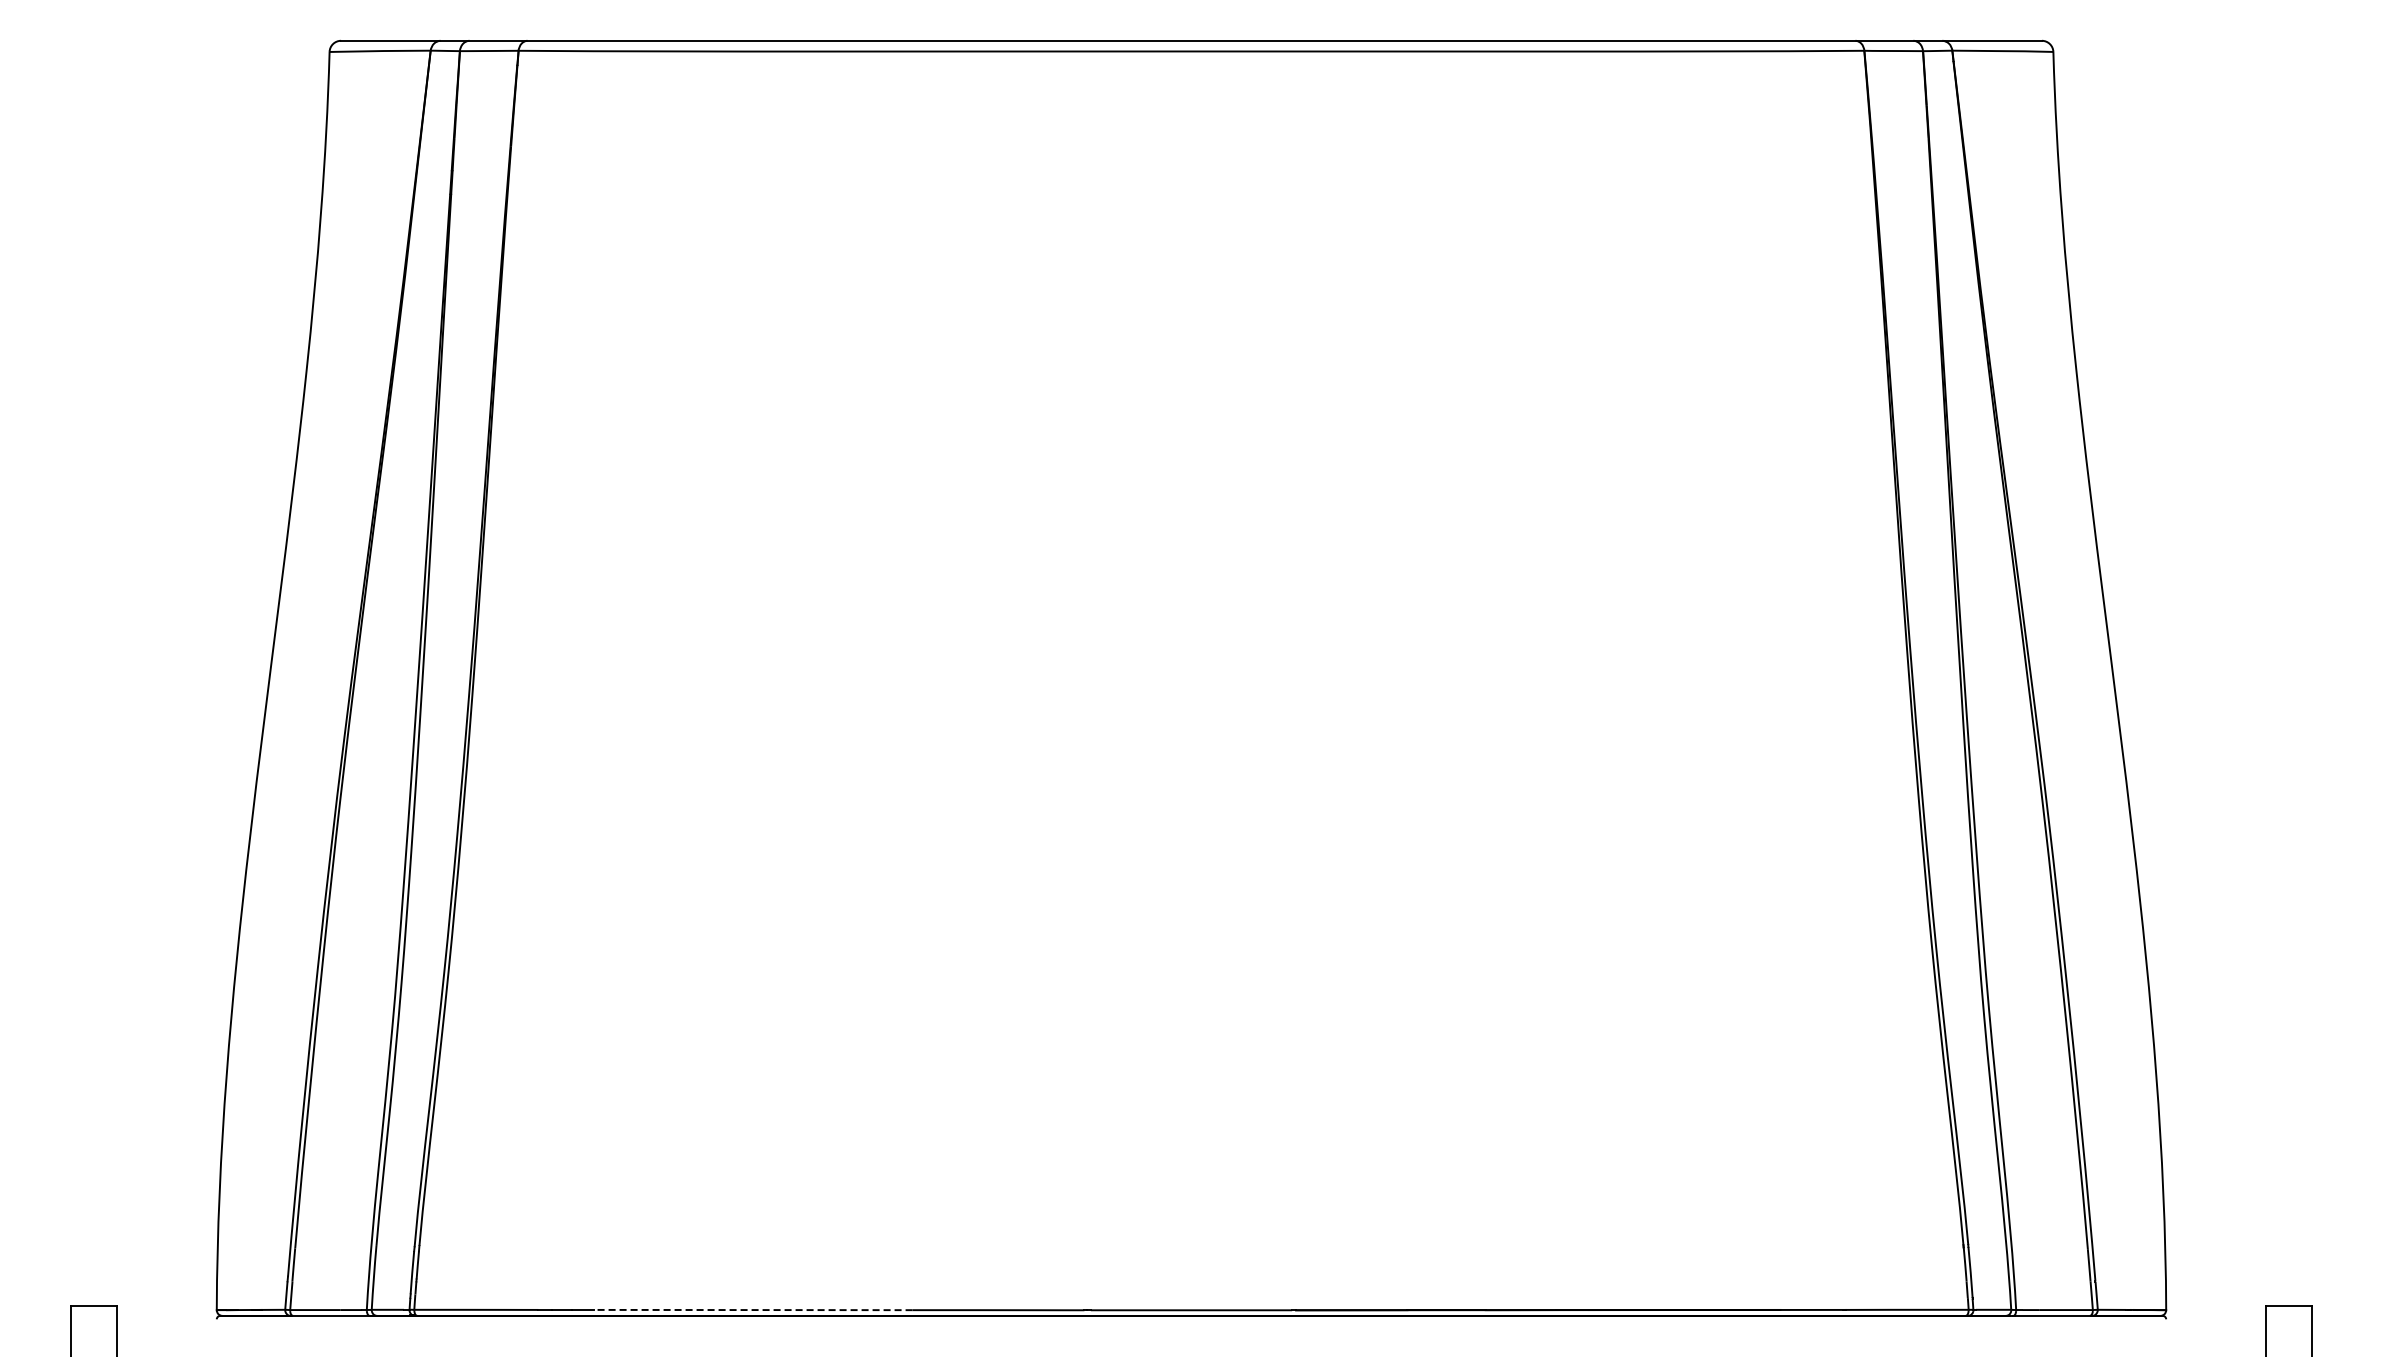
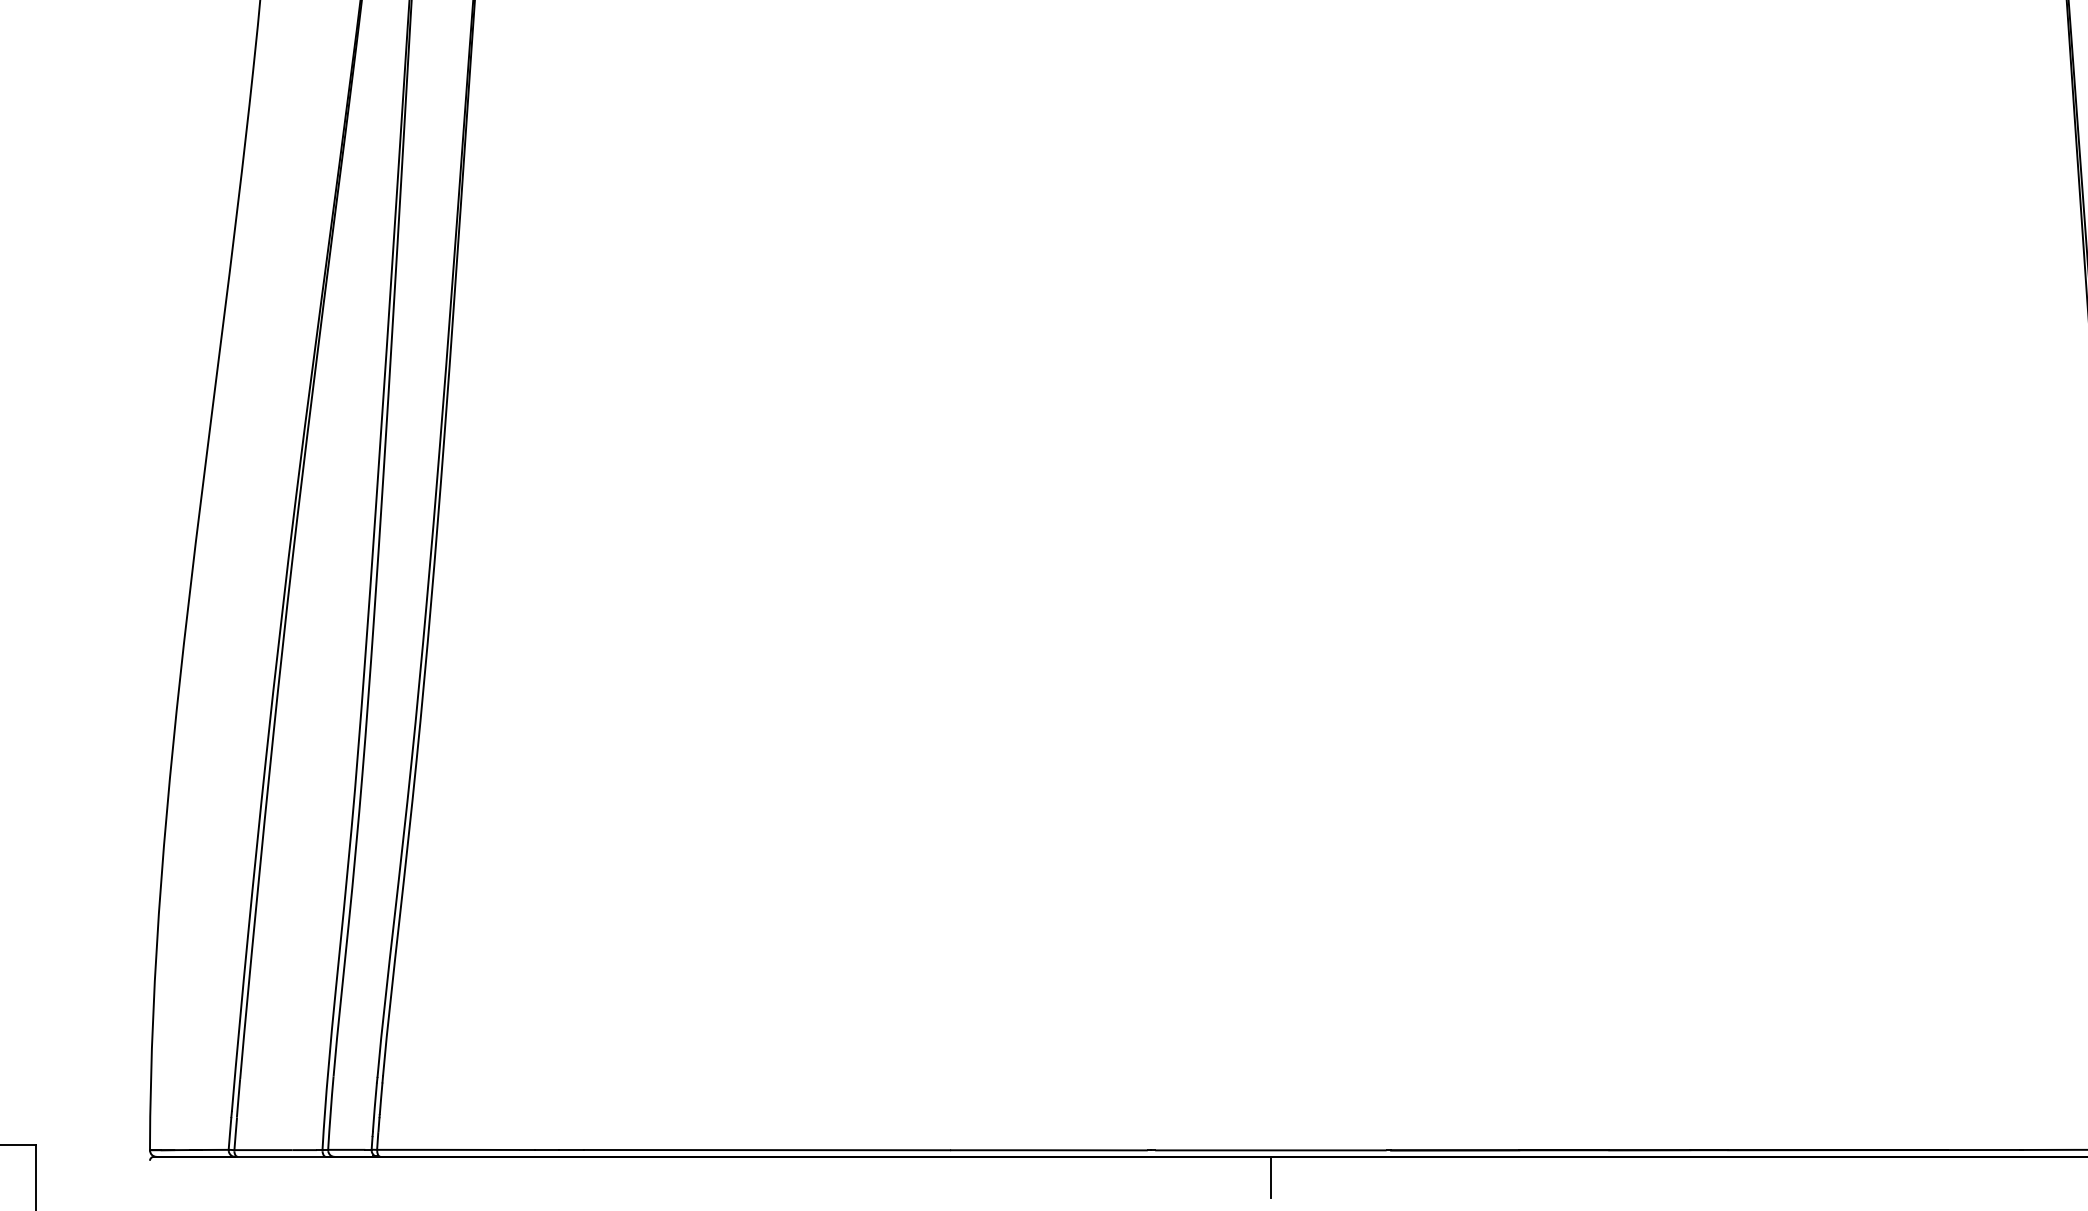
line: (752, 1310) -> (766, 1150), dashed -> solid
line: (1191, 1333) -> (1270, 1177), added

